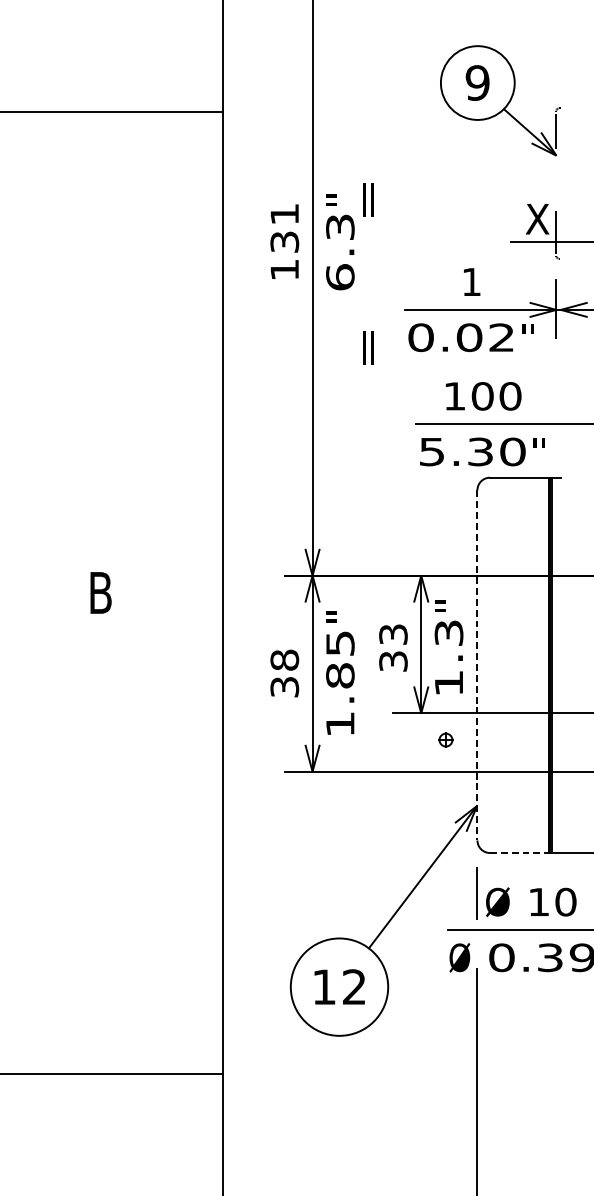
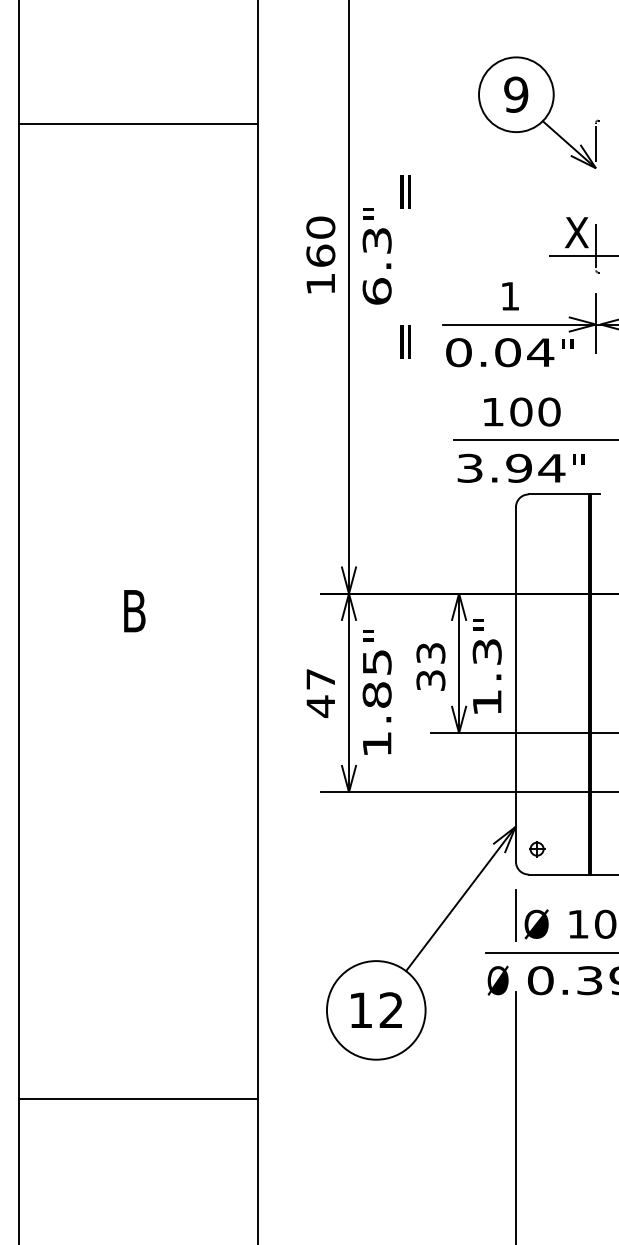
text: (284, 227) -> (320, 241), 131 -> 160
text: (368, 273) -> (405, 266), moved
text: (501, 337) -> (540, 352), 0.02 -> 0.04
text: (473, 451) -> (511, 467), 5.30 -> 3.94
line: (477, 666) -> (516, 685), dashed -> solid
text: (284, 673) -> (320, 692), 38 -> 47
part: (446, 740) -> (537, 849), moved
line: (519, 852) -> (558, 874), dashed -> solid

